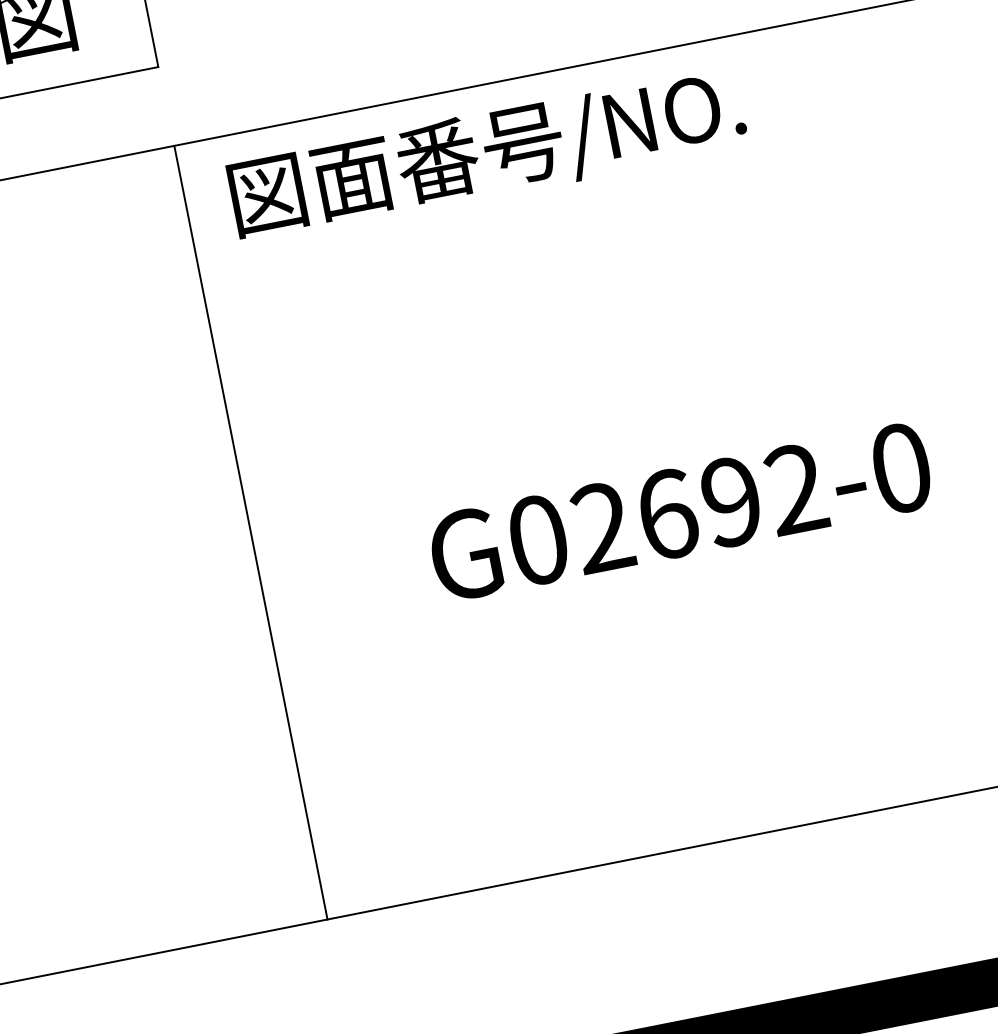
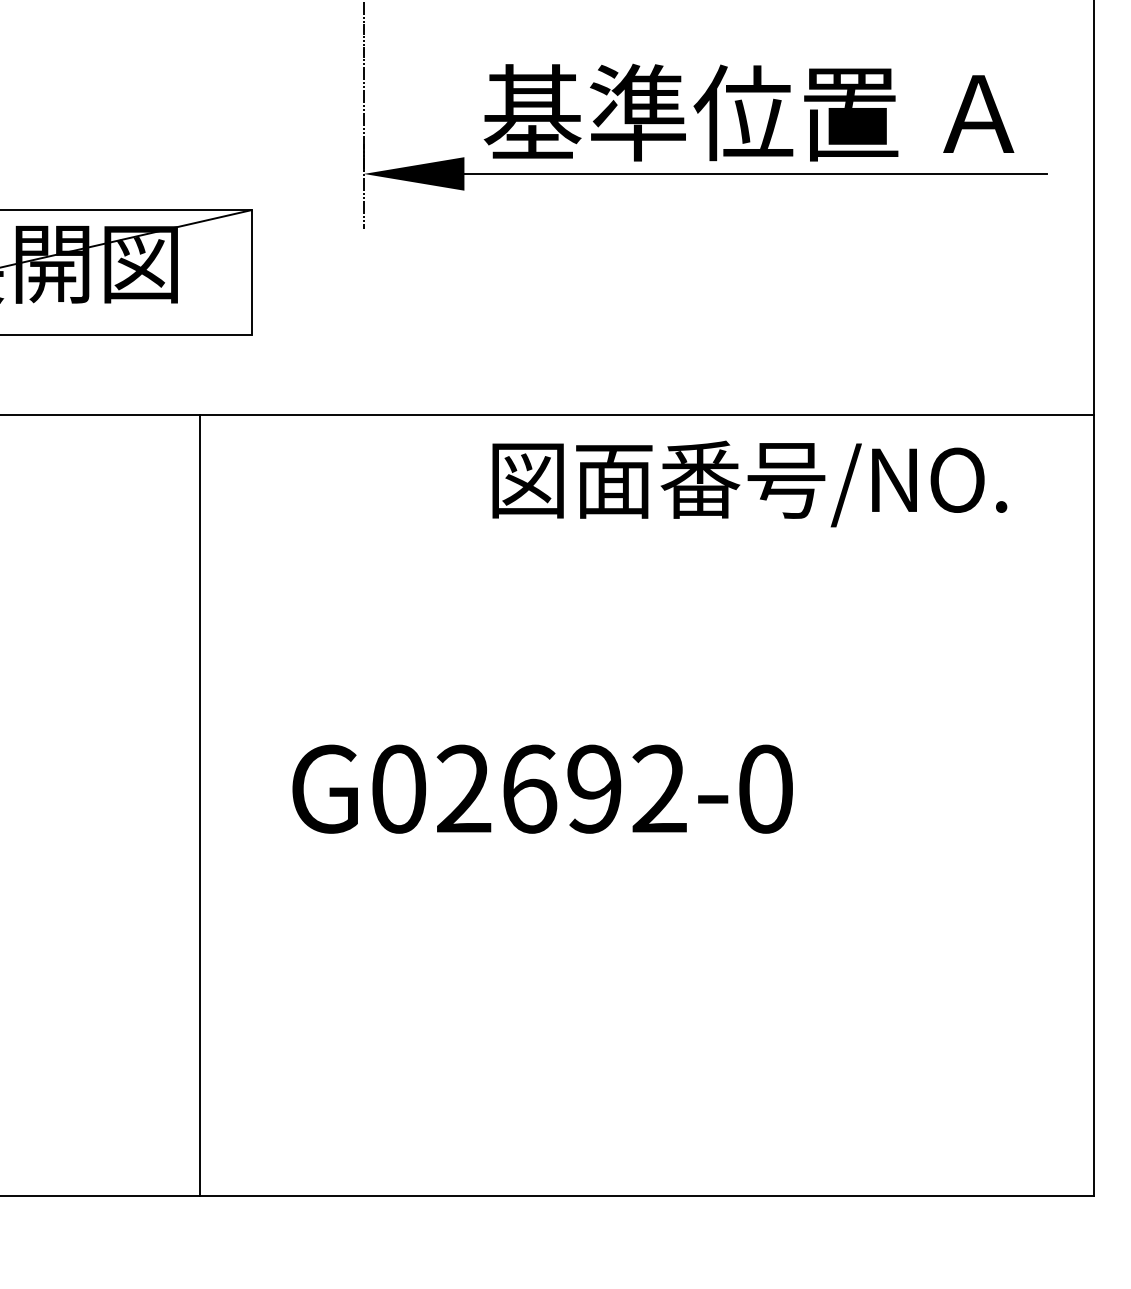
text: (487, 154) -> (749, 483), moved
text: (680, 511) -> (542, 788), moved
line: (250, 532) -> (199, 805), moved

